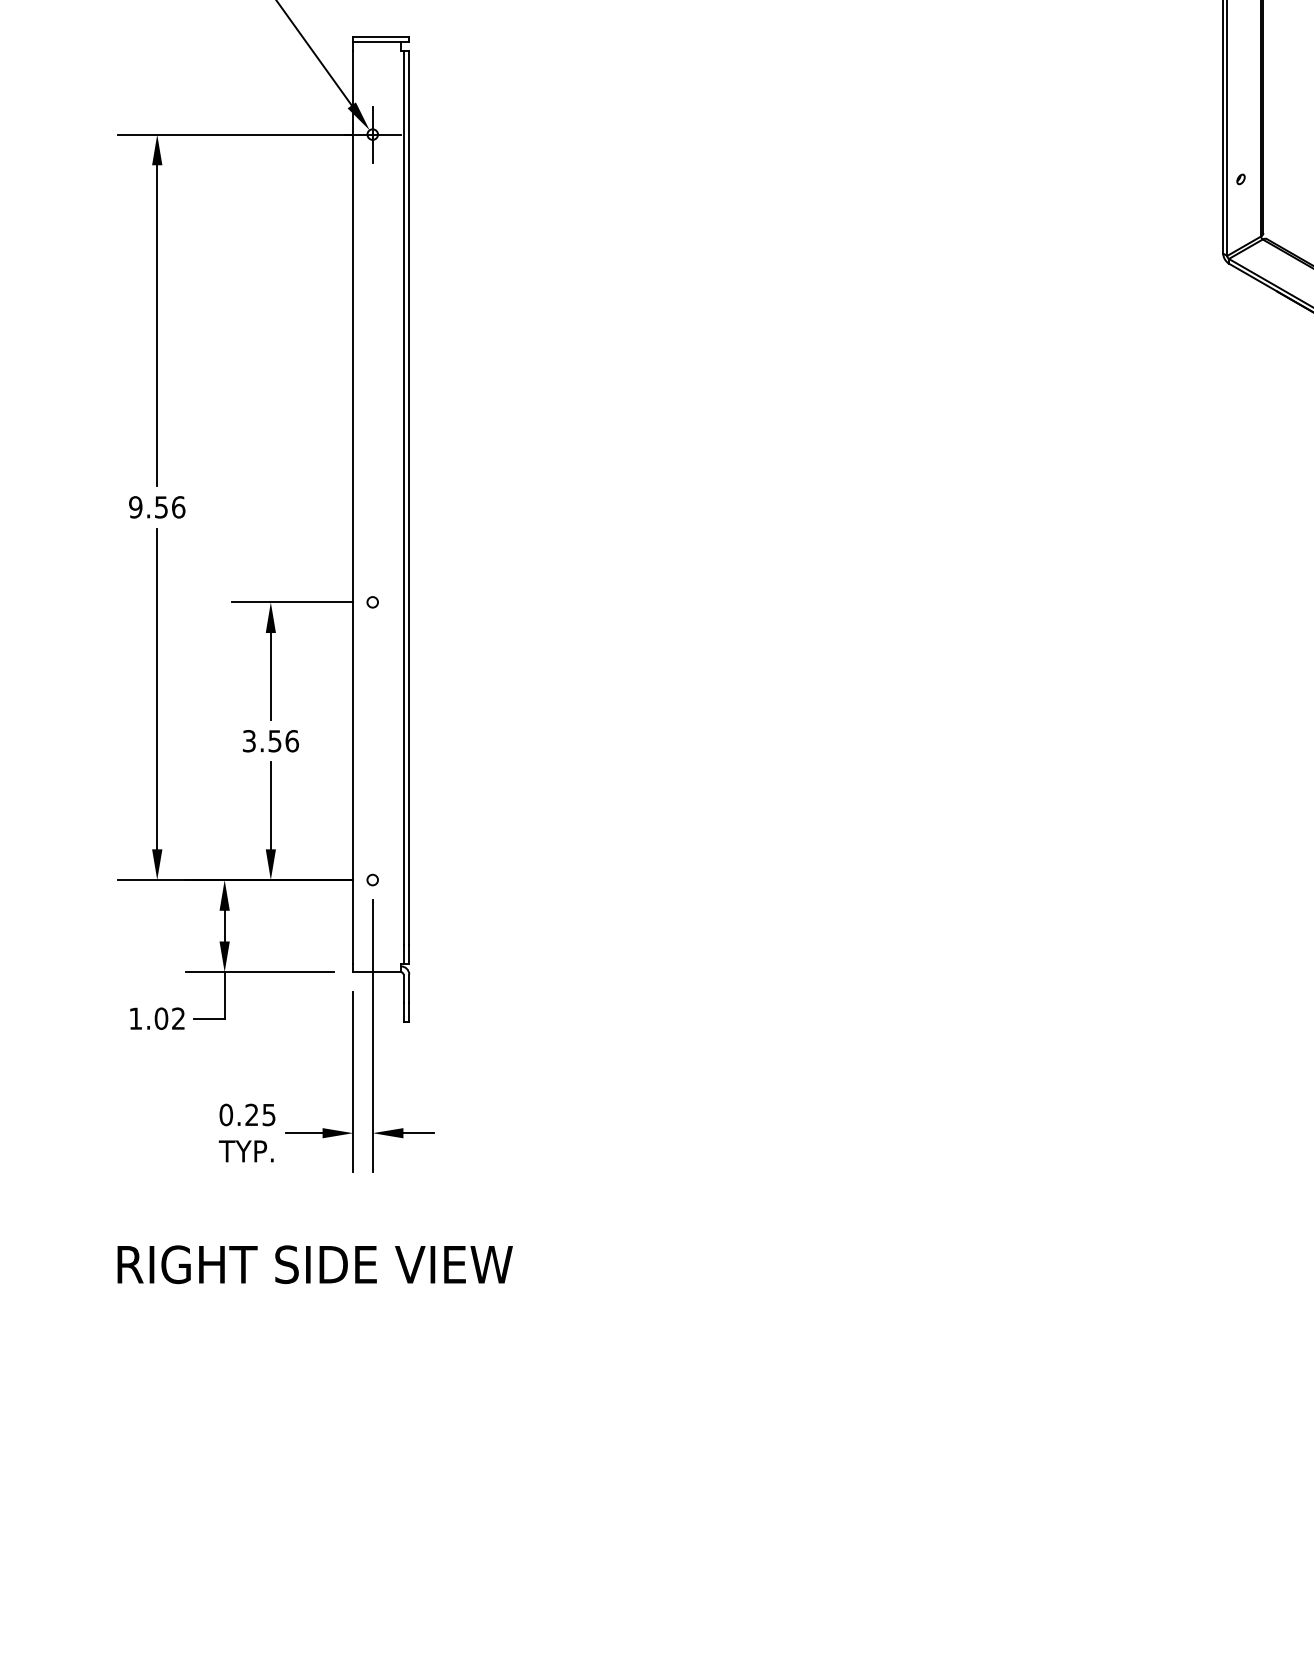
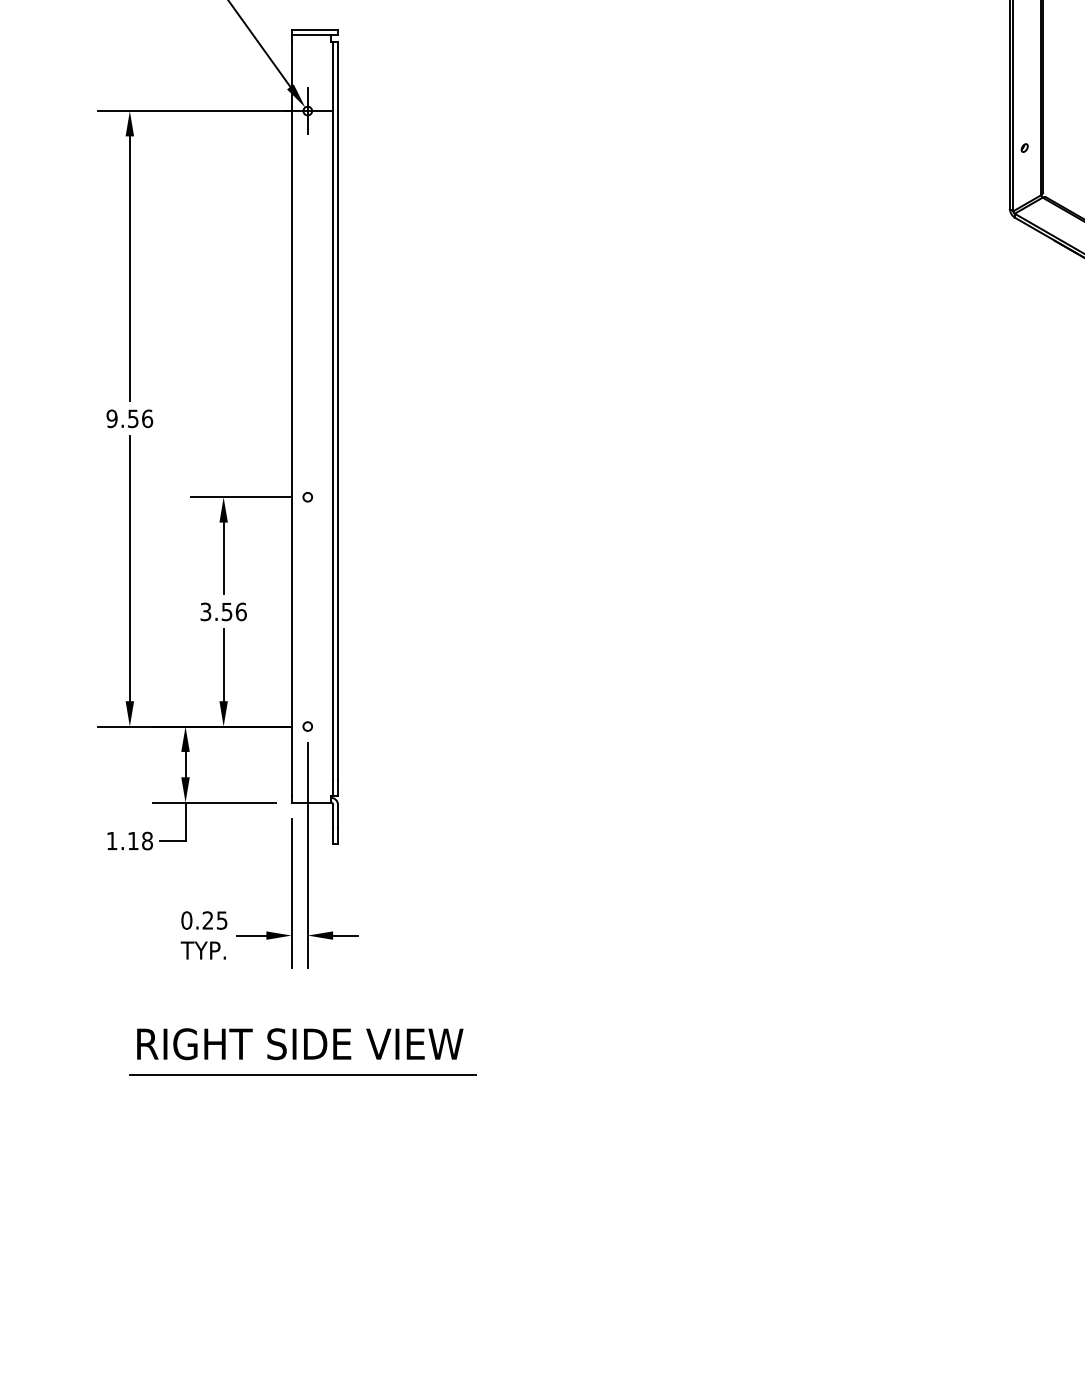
text: (168, 1018) -> (139, 840), 1.02 -> 1.18
text: (315, 1265) -> (300, 1044), moved
line: (367, 1301) -> (303, 1074), added

